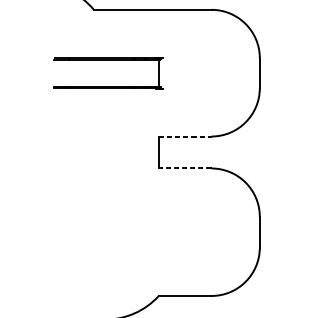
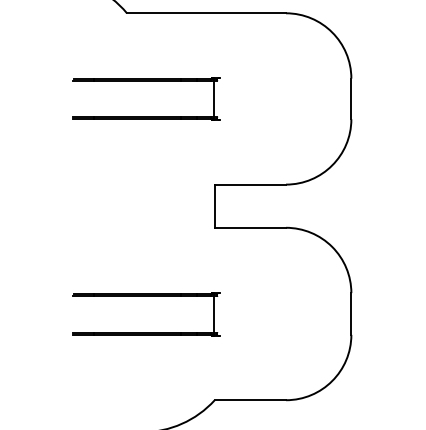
line: (185, 136) -> (250, 184), dashed -> solid
line: (185, 168) -> (250, 227), dashed -> solid
part: (108, 219) -> (146, 296), added

